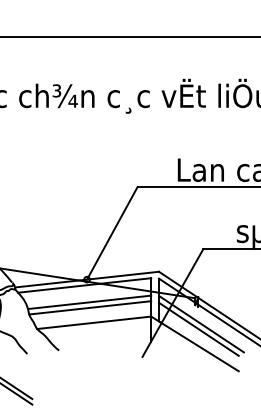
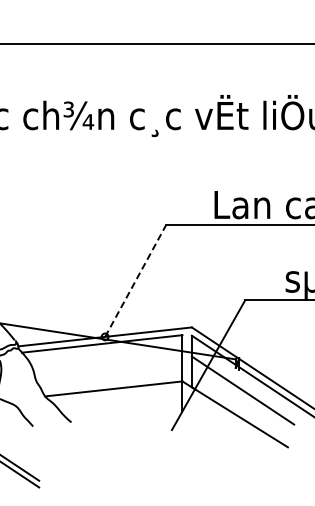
line: (112, 233) -> (135, 281), solid -> dashed
line: (89, 302) -> (107, 364), removed
line: (89, 307) -> (108, 370), removed
line: (198, 329) -> (239, 396), removed

